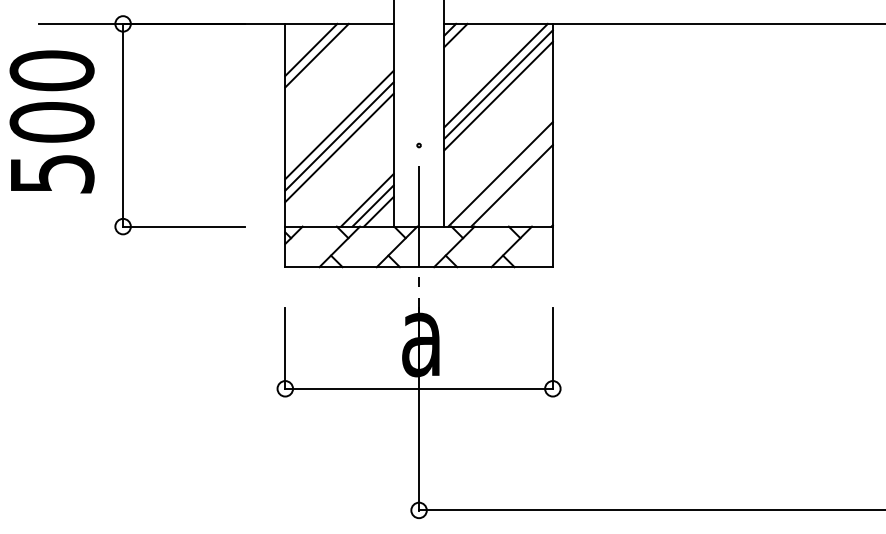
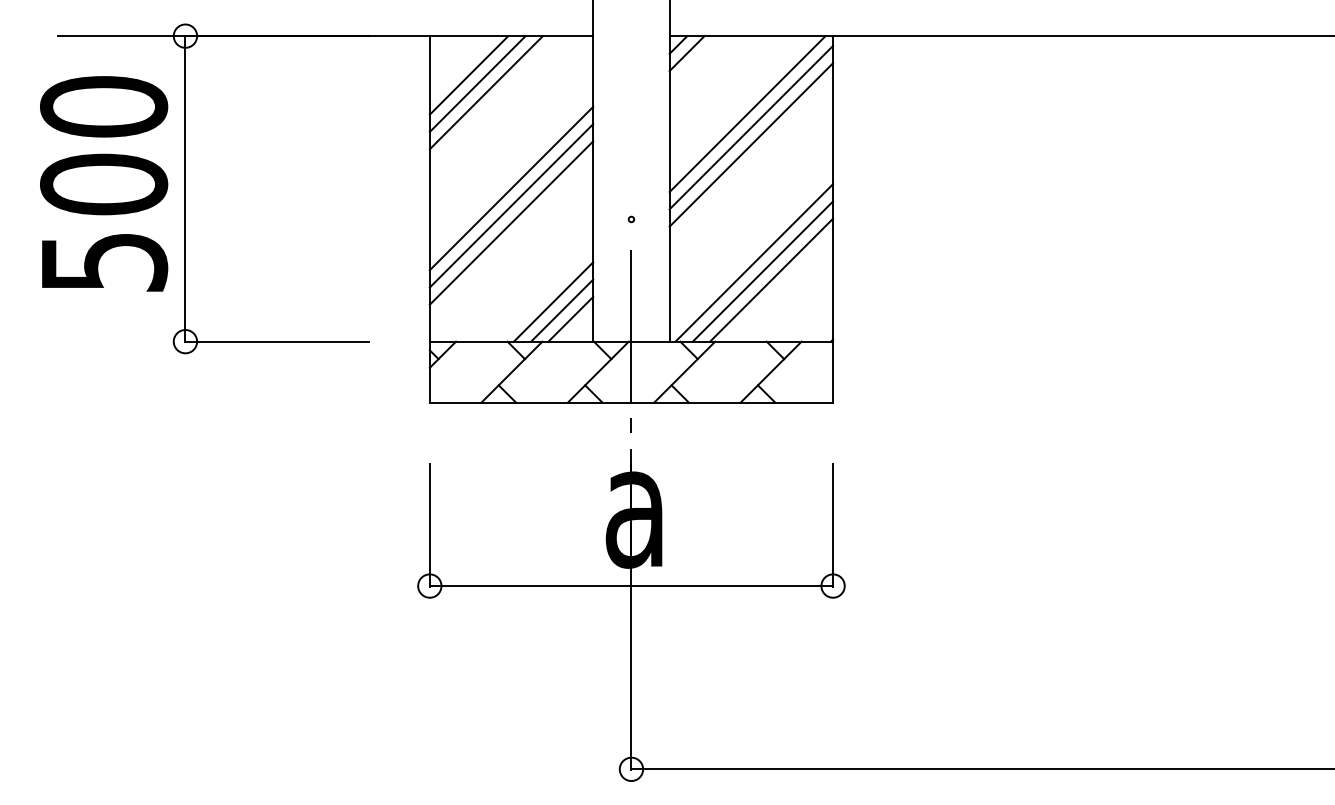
line: (322, 60) -> (485, 91), added
text: (51, 121) -> (103, 183), moved
line: (505, 179) -> (761, 270), added

